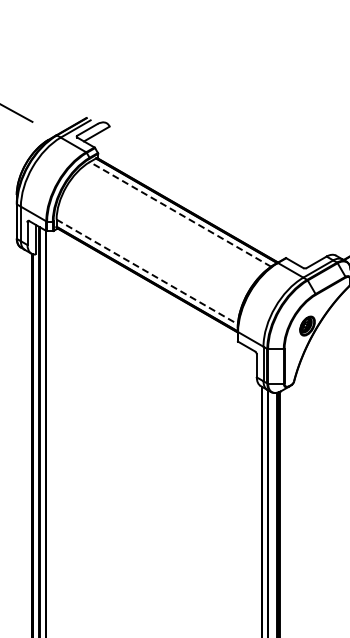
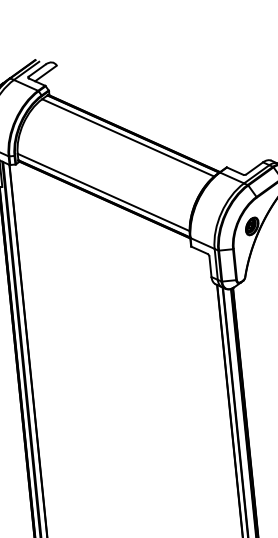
line: (180, 214) -> (128, 137), dashed -> solid
line: (147, 271) -> (103, 192), dashed -> solid

